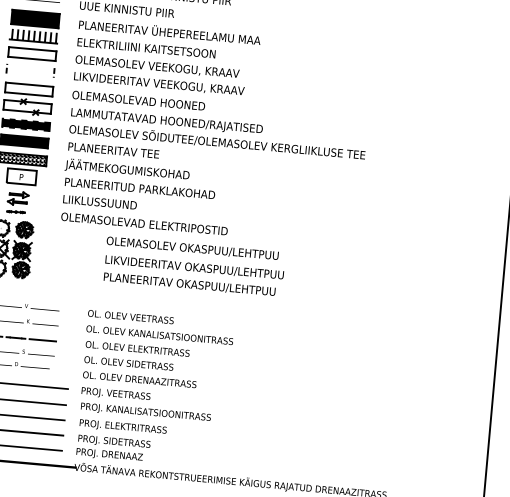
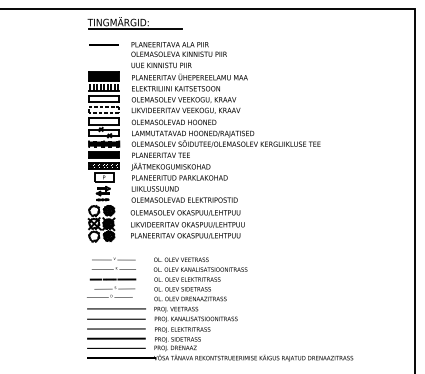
line: (30, 65) -> (103, 106), added
line: (29, 75) -> (103, 112), added
text: (194, 266) -> (187, 224), moved

